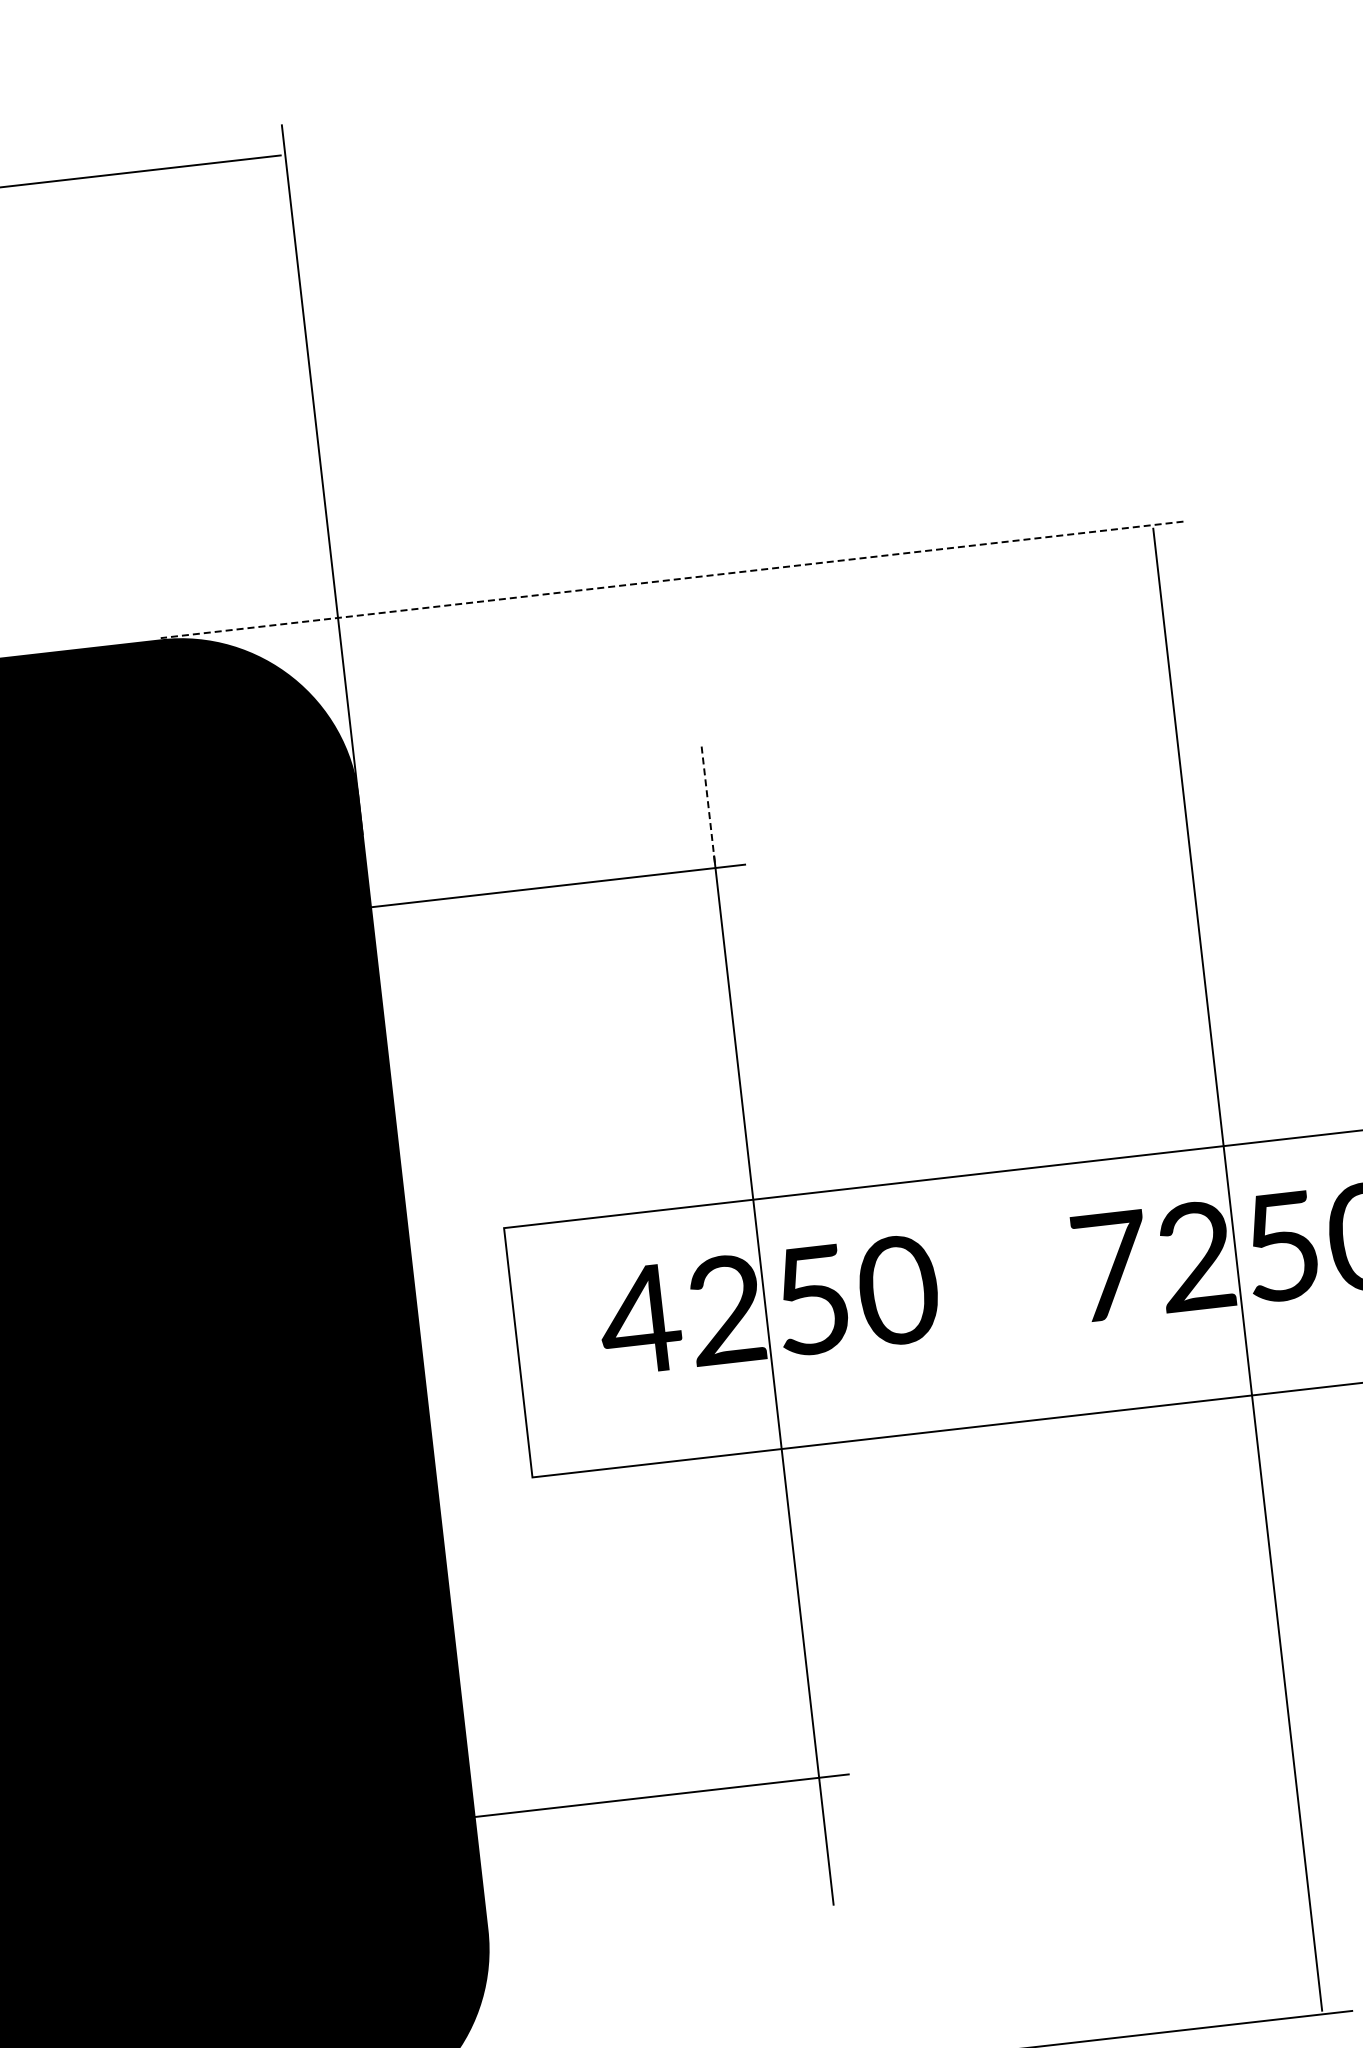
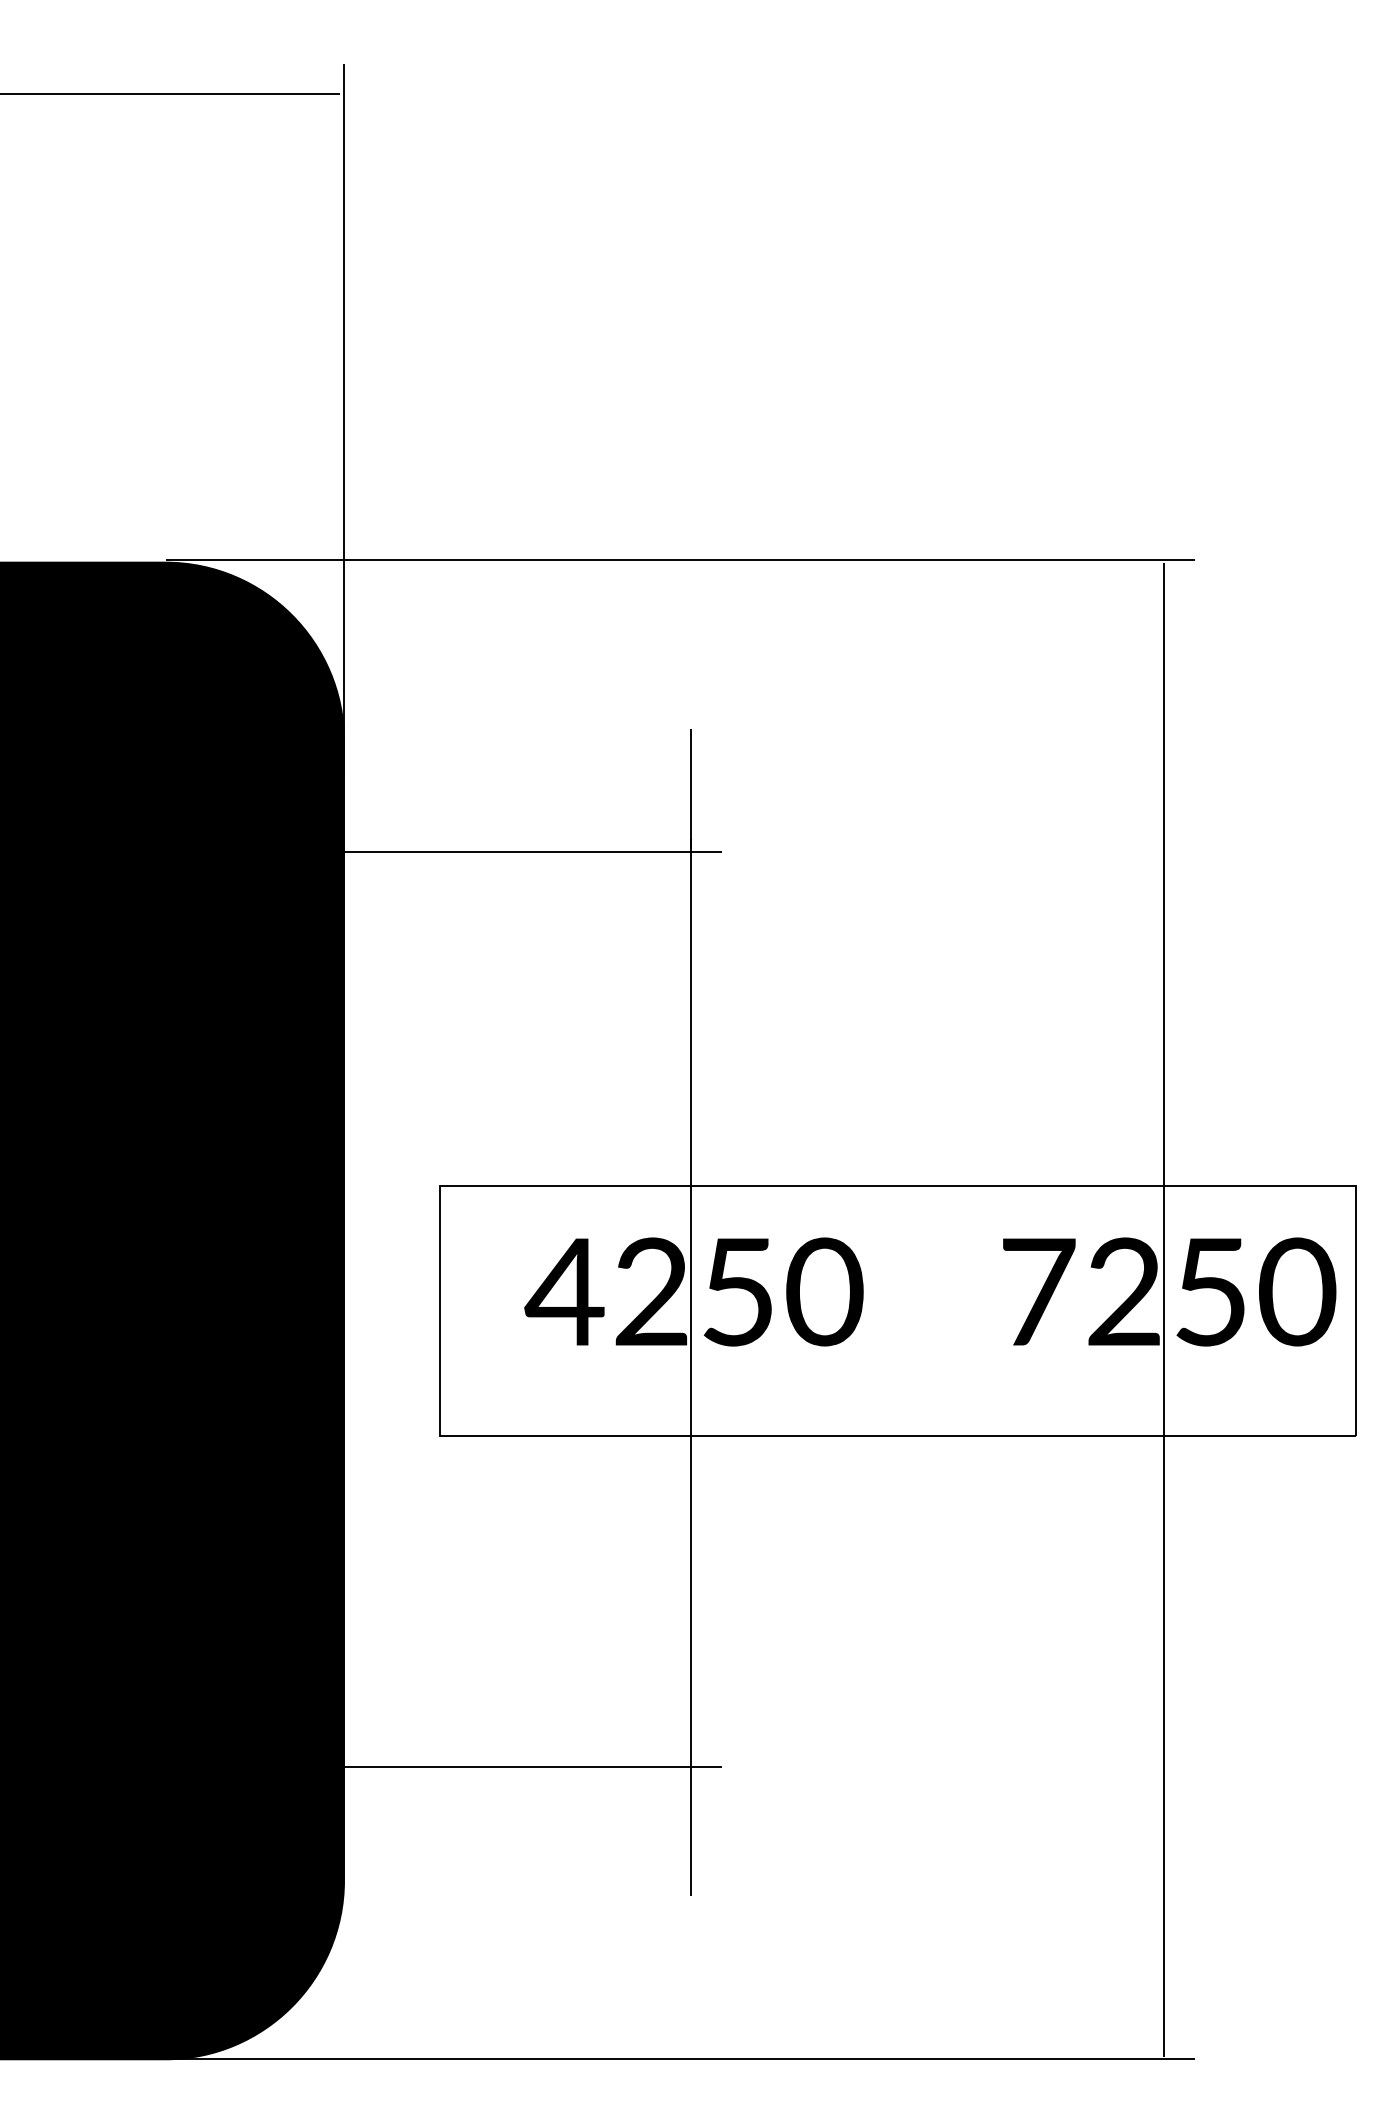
line: (672, 579) -> (680, 560), dashed -> solid
line: (708, 806) -> (690, 789), dashed -> solid

